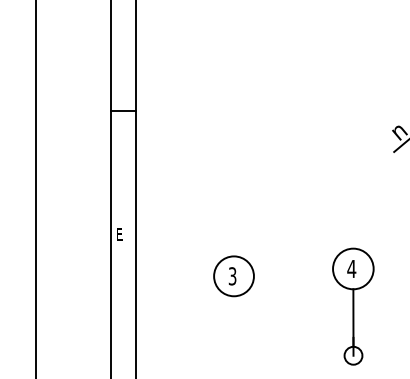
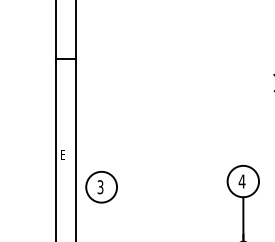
part: (233, 276) -> (101, 187), moved

